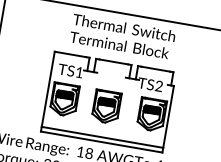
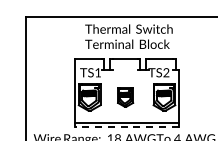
part: (106, 106) -> (125, 97), size x0.7
line: (101, 142) -> (126, 127), solid -> dashed

